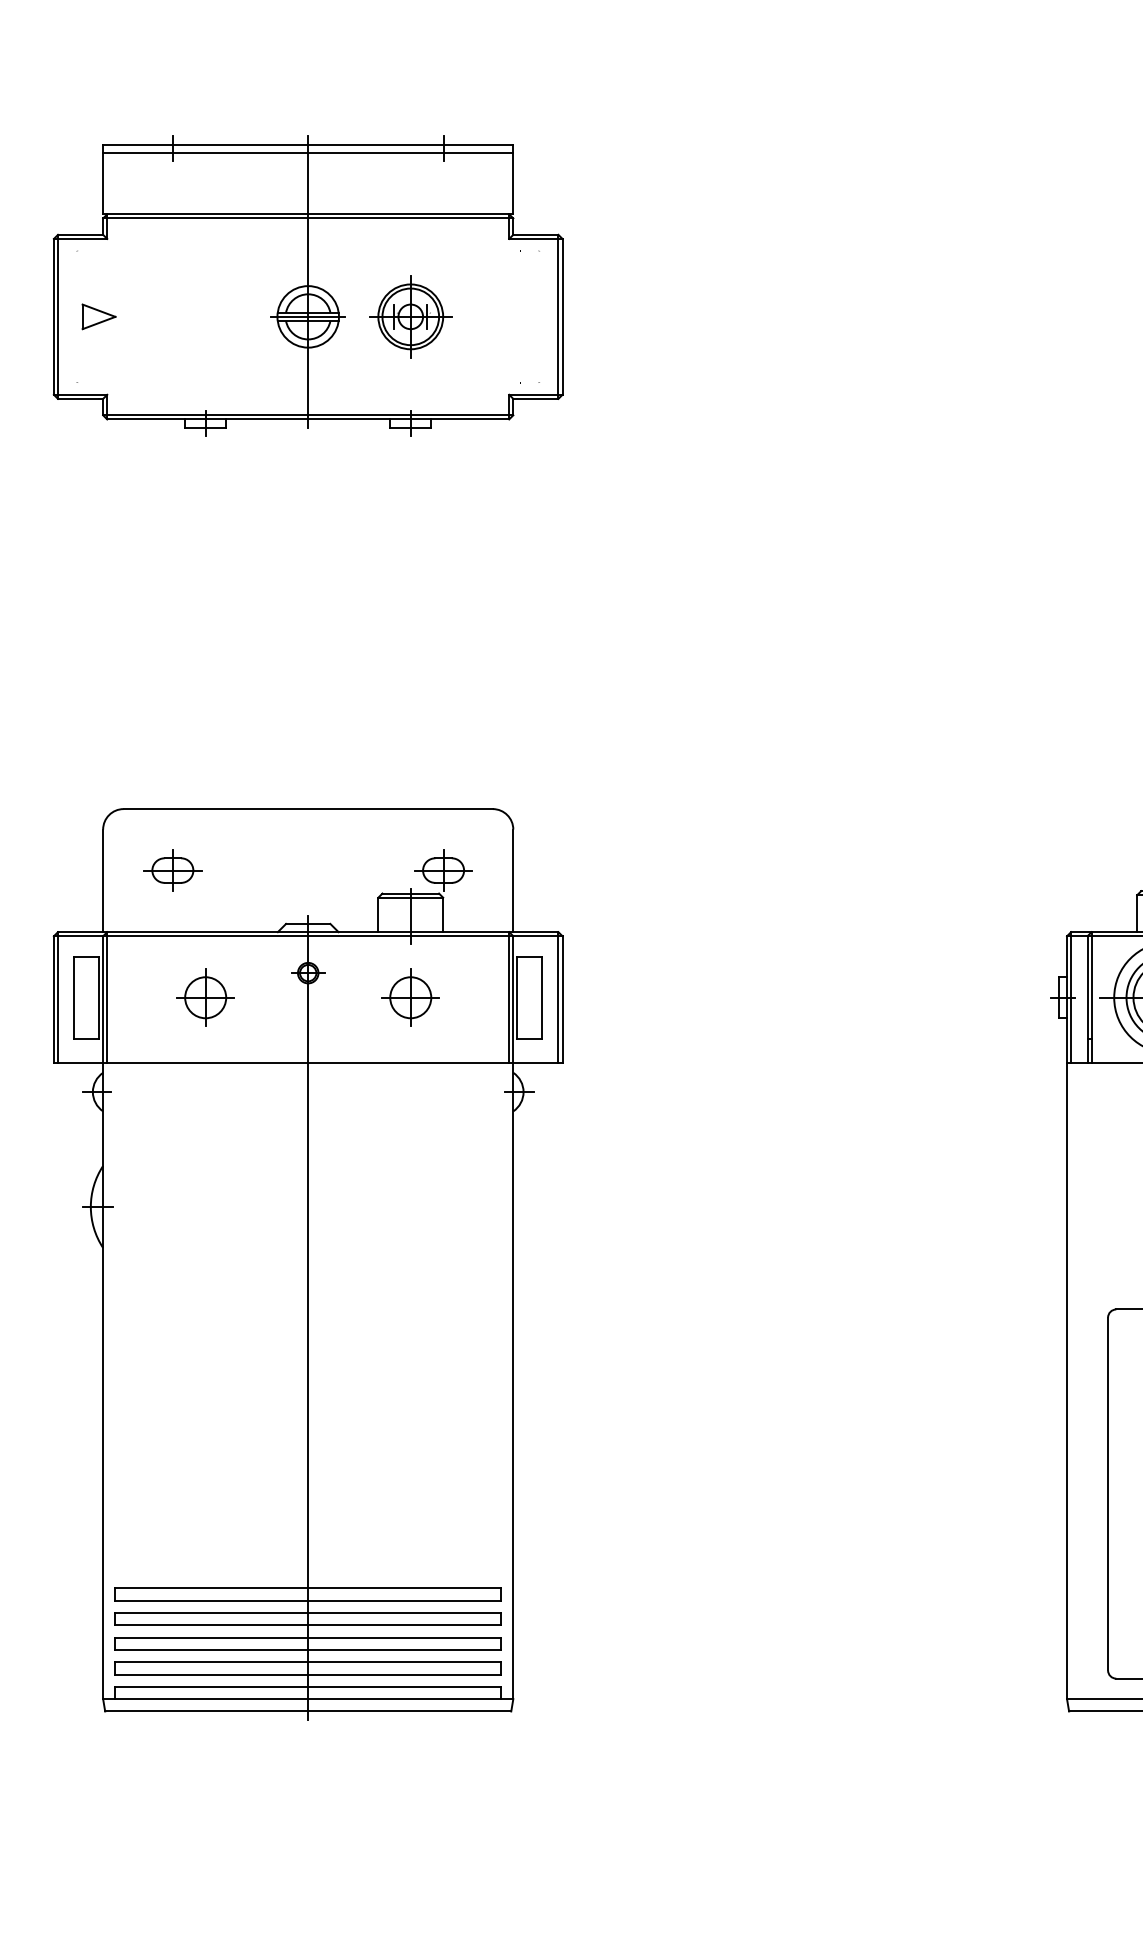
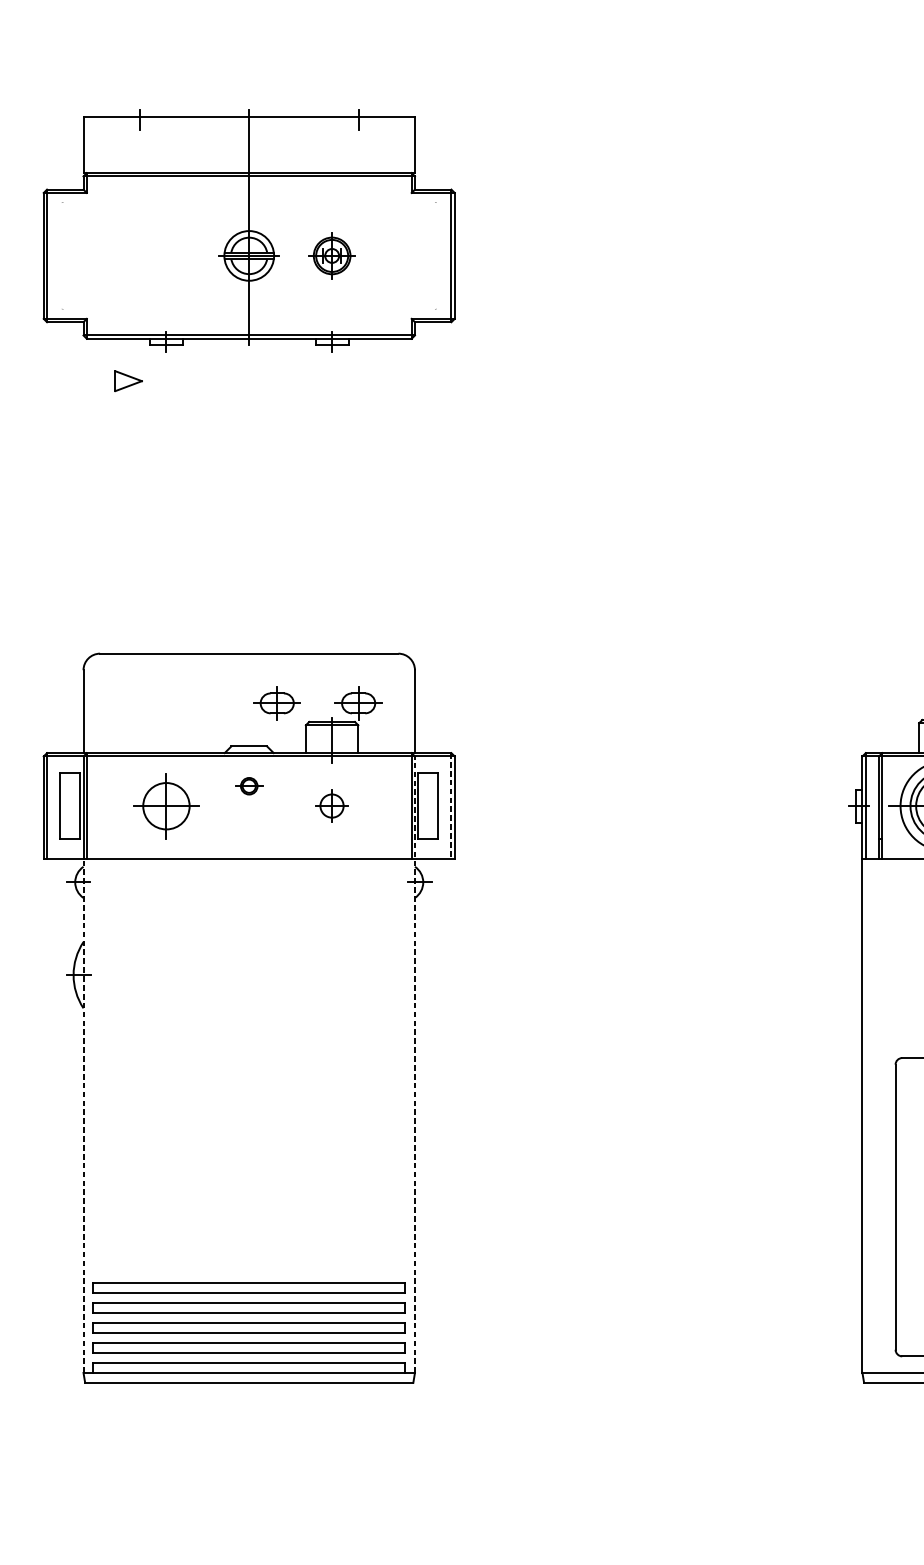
line: (308, 152) -> (249, 123), removed
part: (98, 316) -> (128, 380), moved
part: (410, 316) -> (331, 255), size x0.7
part: (172, 870) -> (276, 703), moved
part: (205, 997) -> (166, 805), size x1.4
part: (410, 997) -> (331, 805), size x0.7
line: (558, 997) -> (451, 805), solid -> dashed
line: (308, 1317) -> (249, 1064), removed
line: (513, 1317) -> (415, 1064), solid -> dashed
line: (103, 1381) -> (83, 1116), solid -> dashed

